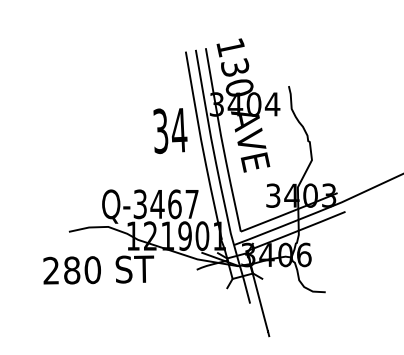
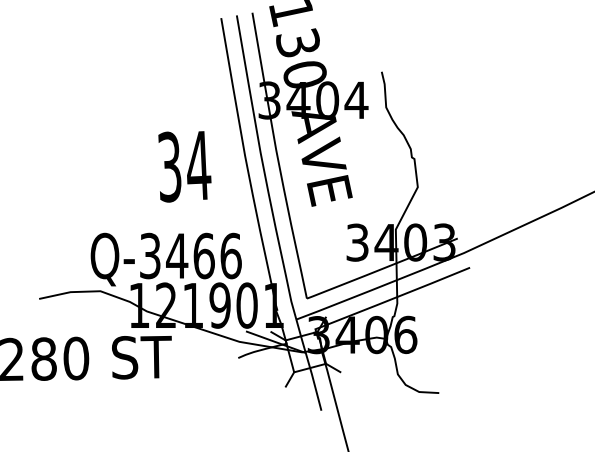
text: (170, 130) -> (184, 165), moved
text: (192, 204) -> (231, 256), Q-3467 -> Q-3466

